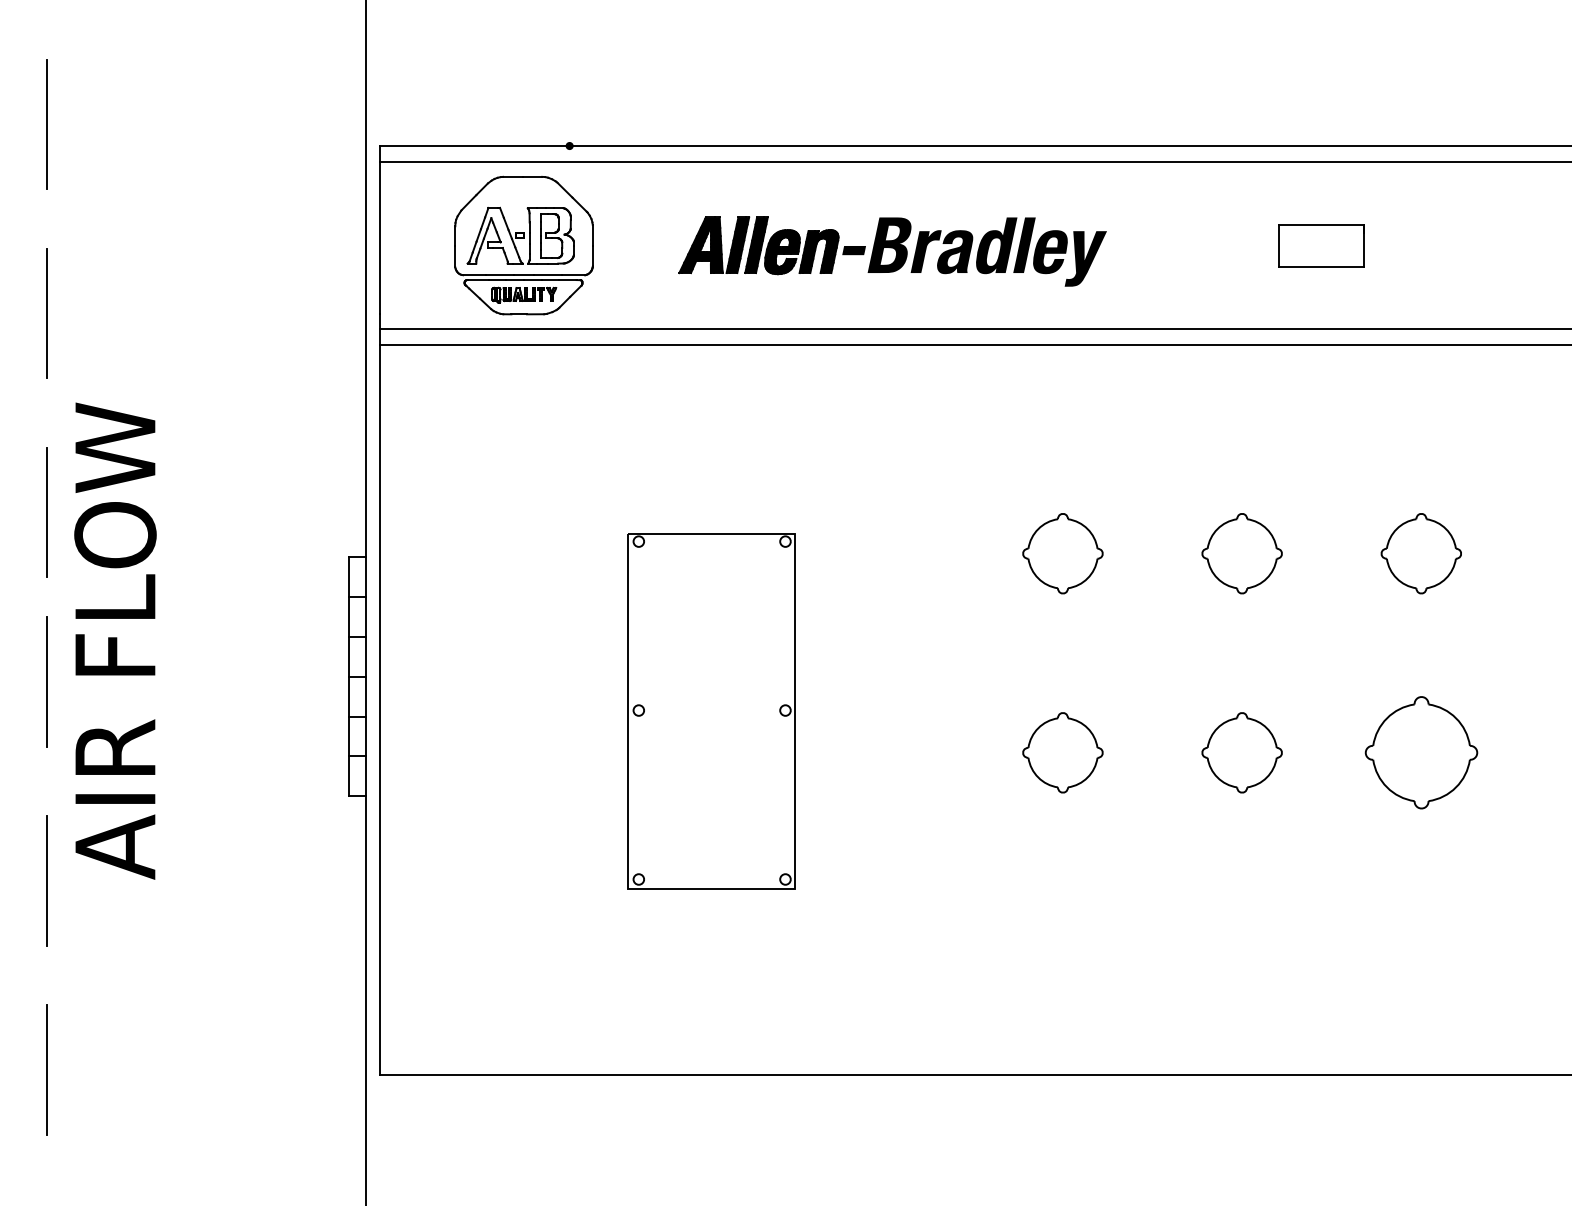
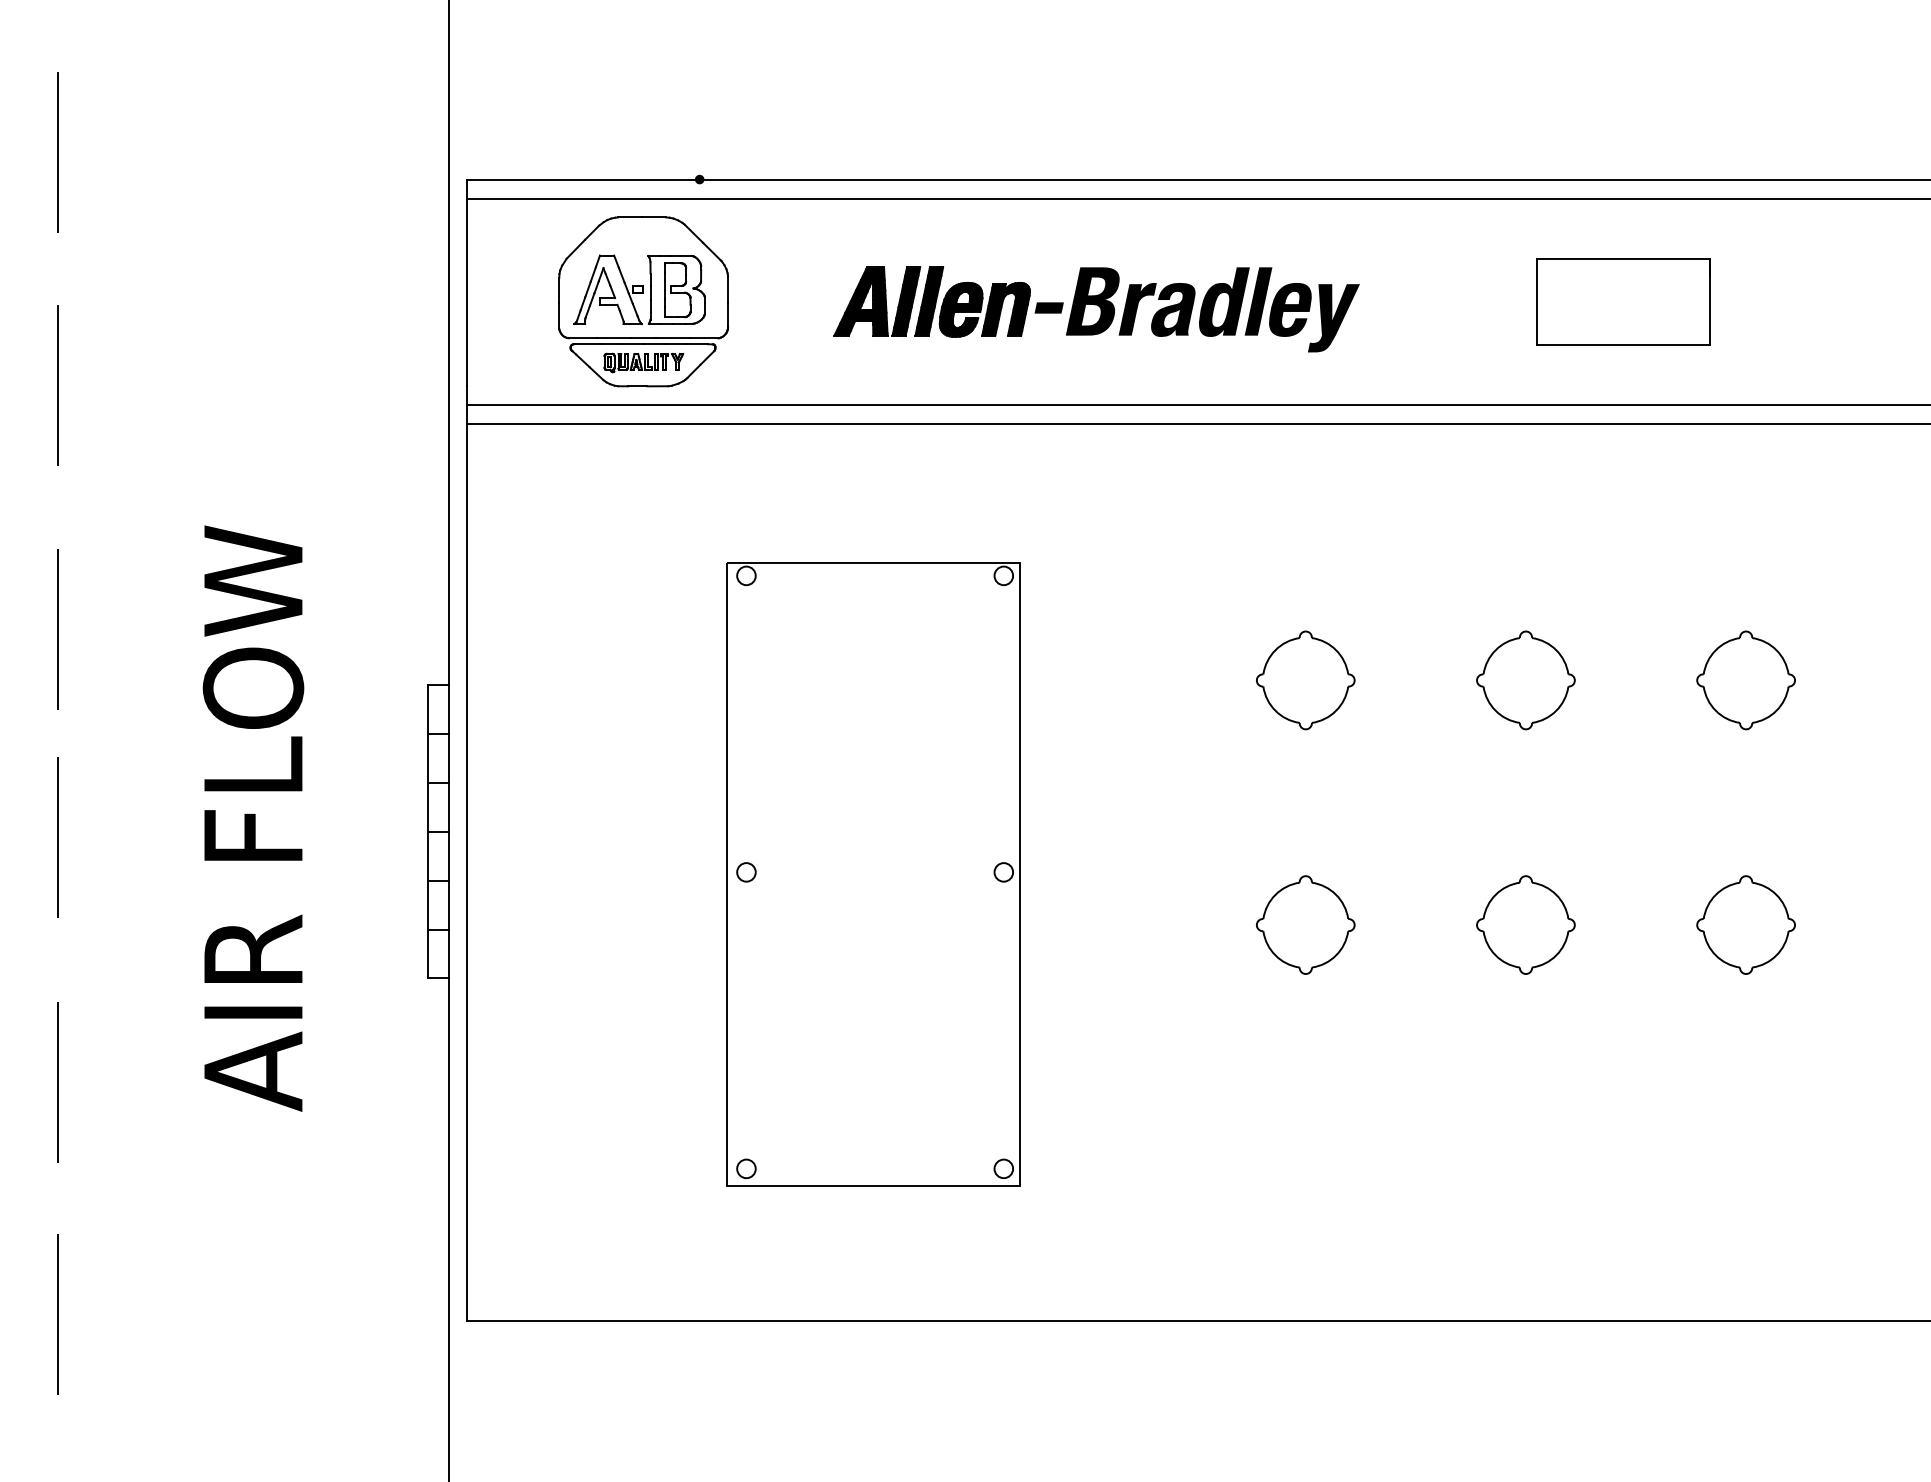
part: (1321, 245) -> (1623, 301), size x1.67
text: (115, 640) -> (253, 817), moved
part: (711, 711) -> (873, 874), size x1.43
part: (1420, 752) -> (1745, 924), size x0.71

